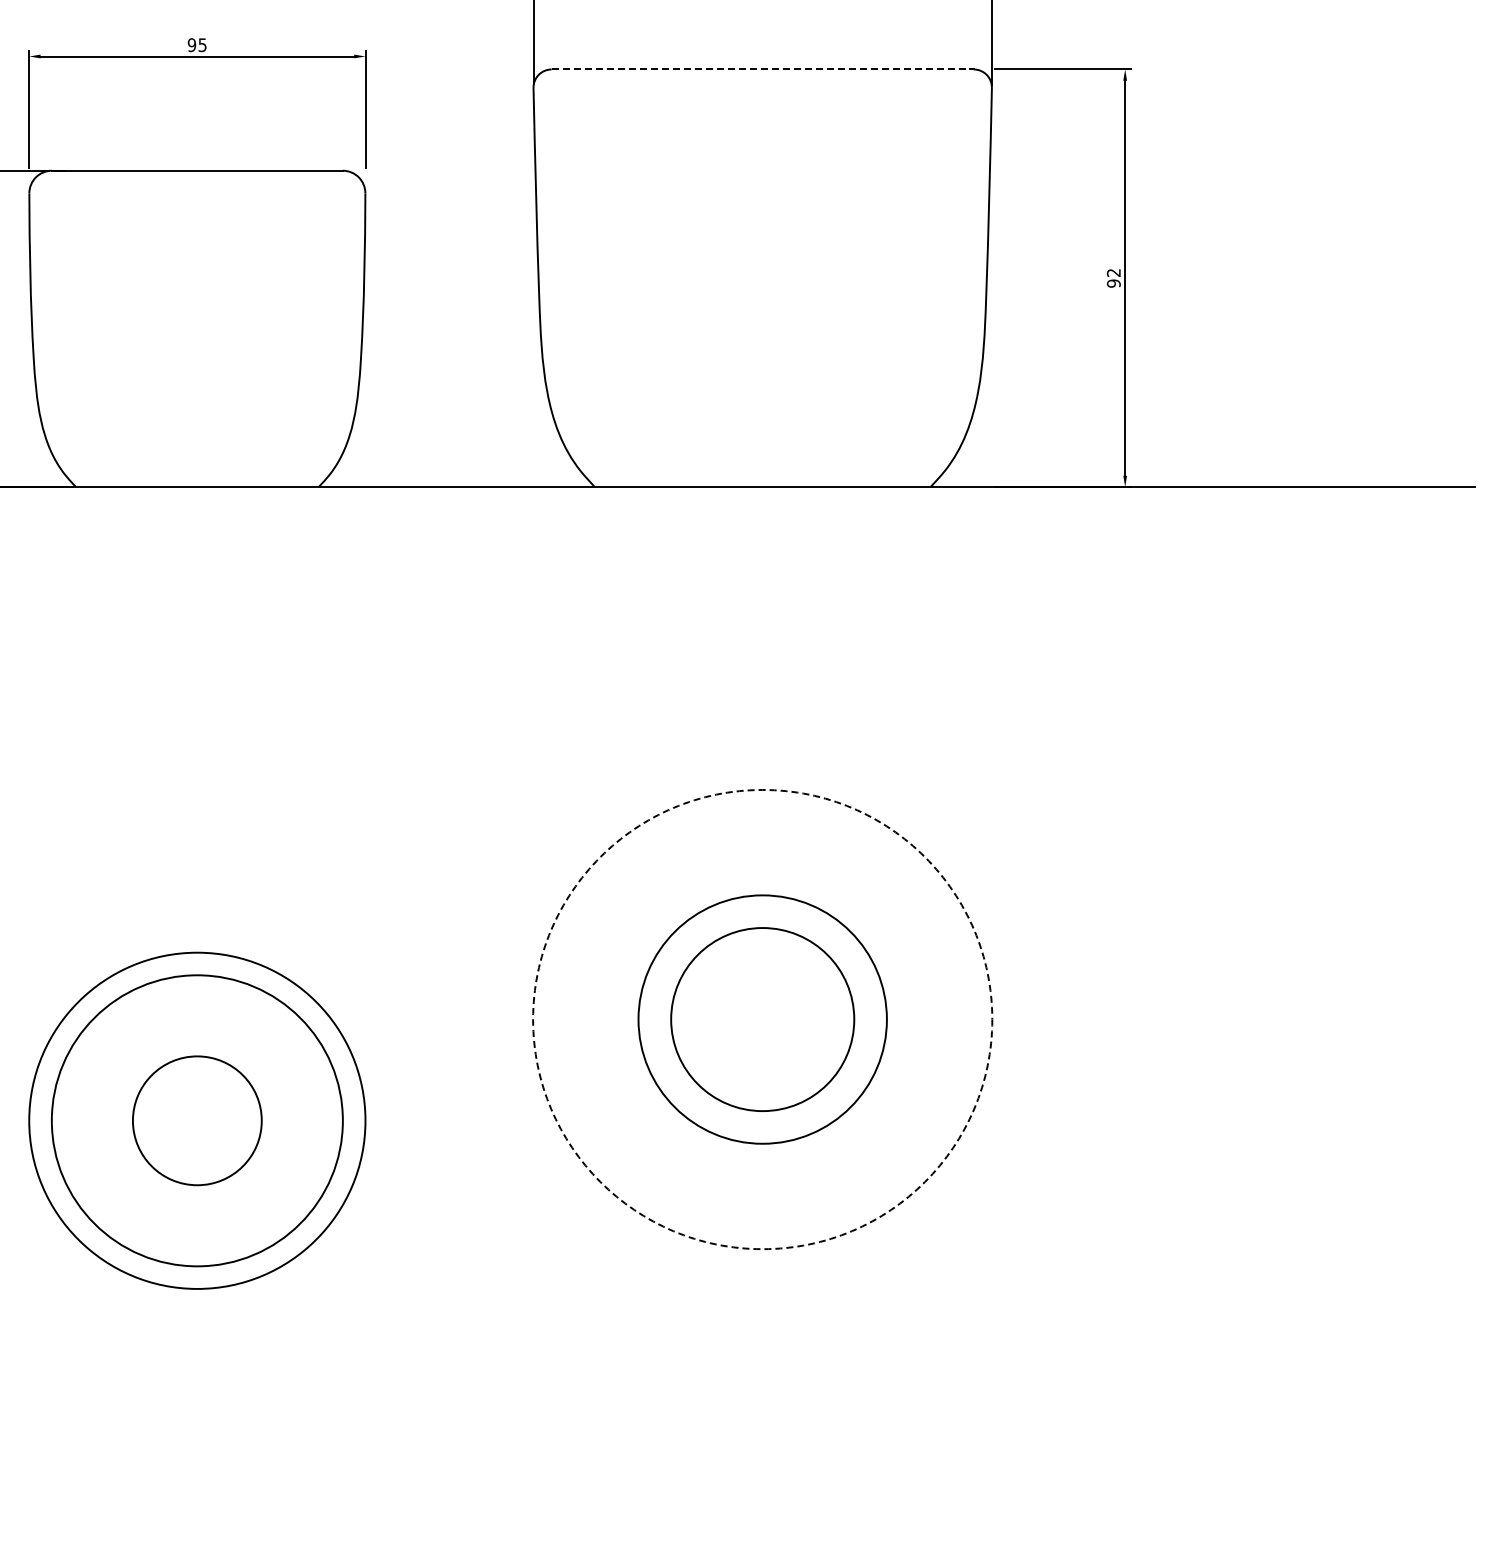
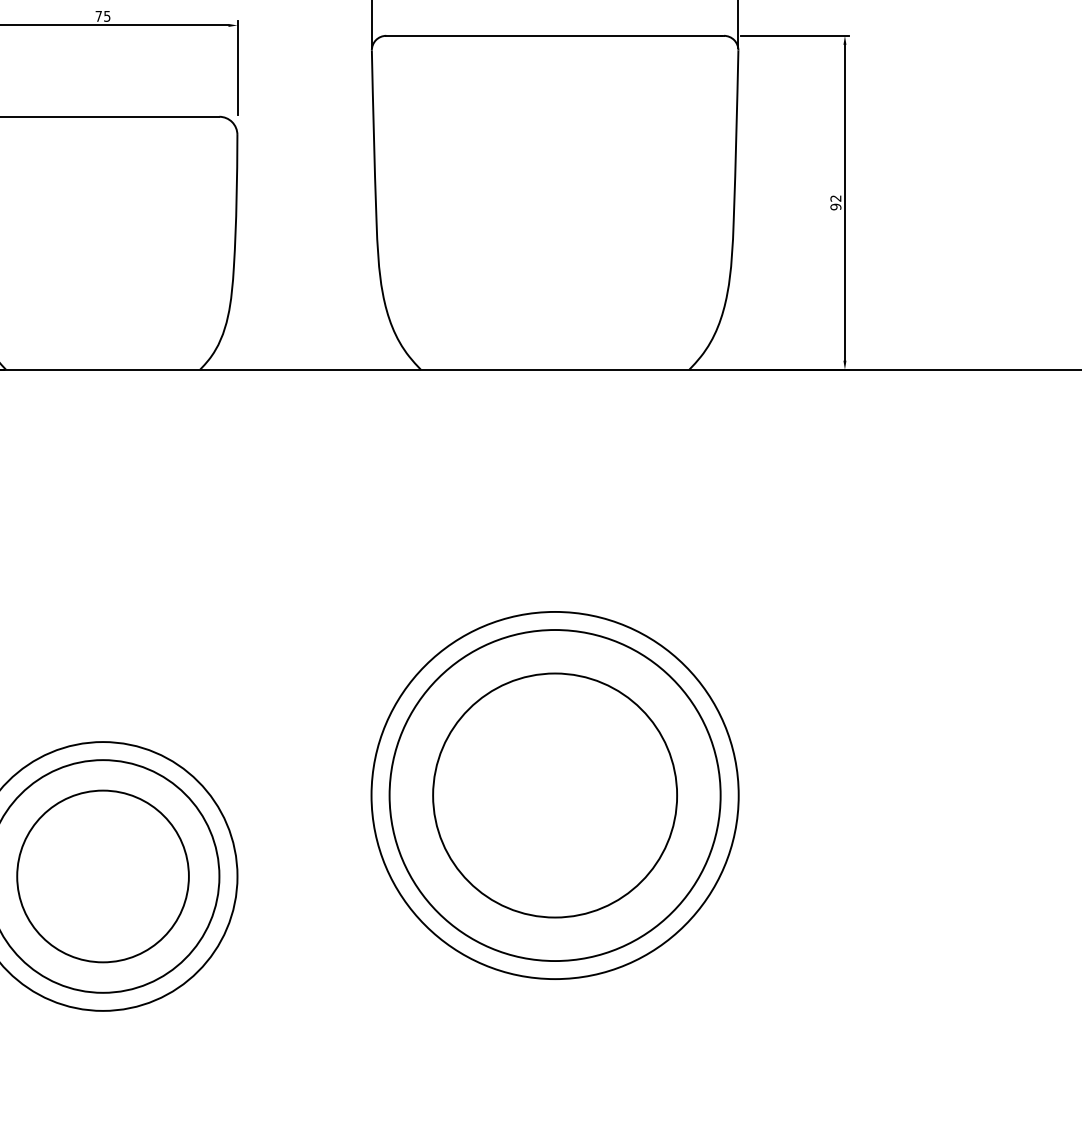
text: (191, 45) -> (98, 16), 95 -> 75
line: (761, 69) -> (554, 35), dashed -> solid
circle: (762, 1019) -> (554, 795), dashed -> solid
circle: (762, 1019) -> (554, 795), size x1.67
circle: (762, 1019) -> (554, 795), size x1.67
circle: (196, 1120) -> (102, 876), size x1.67

